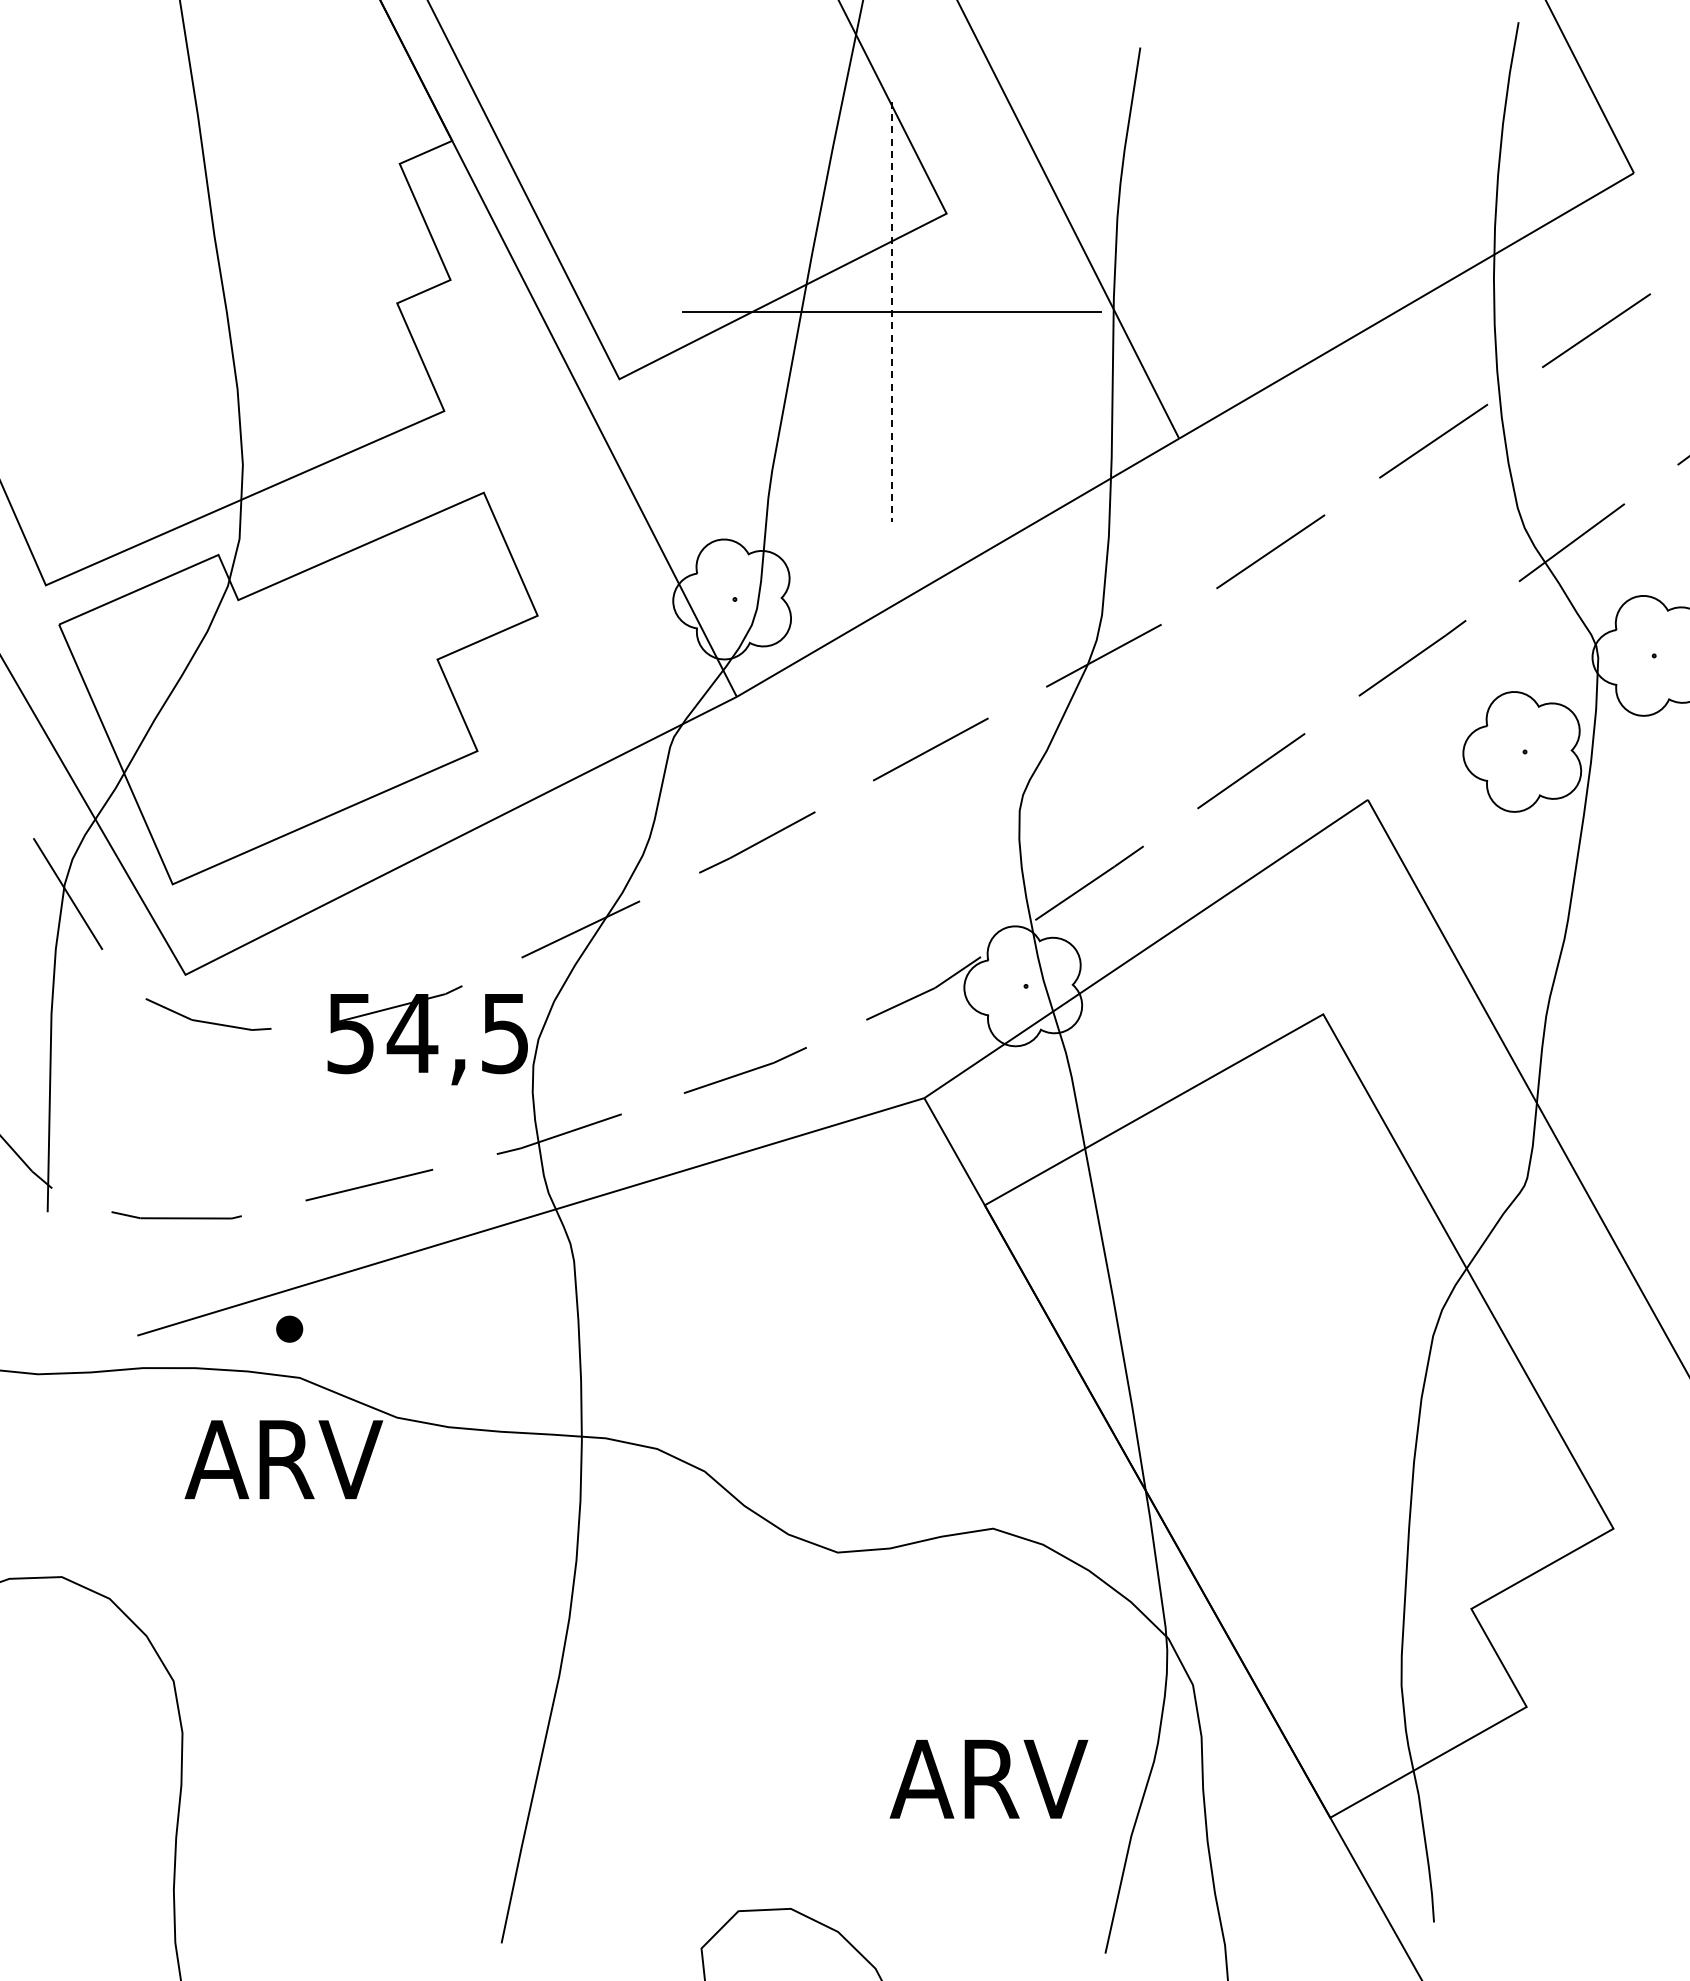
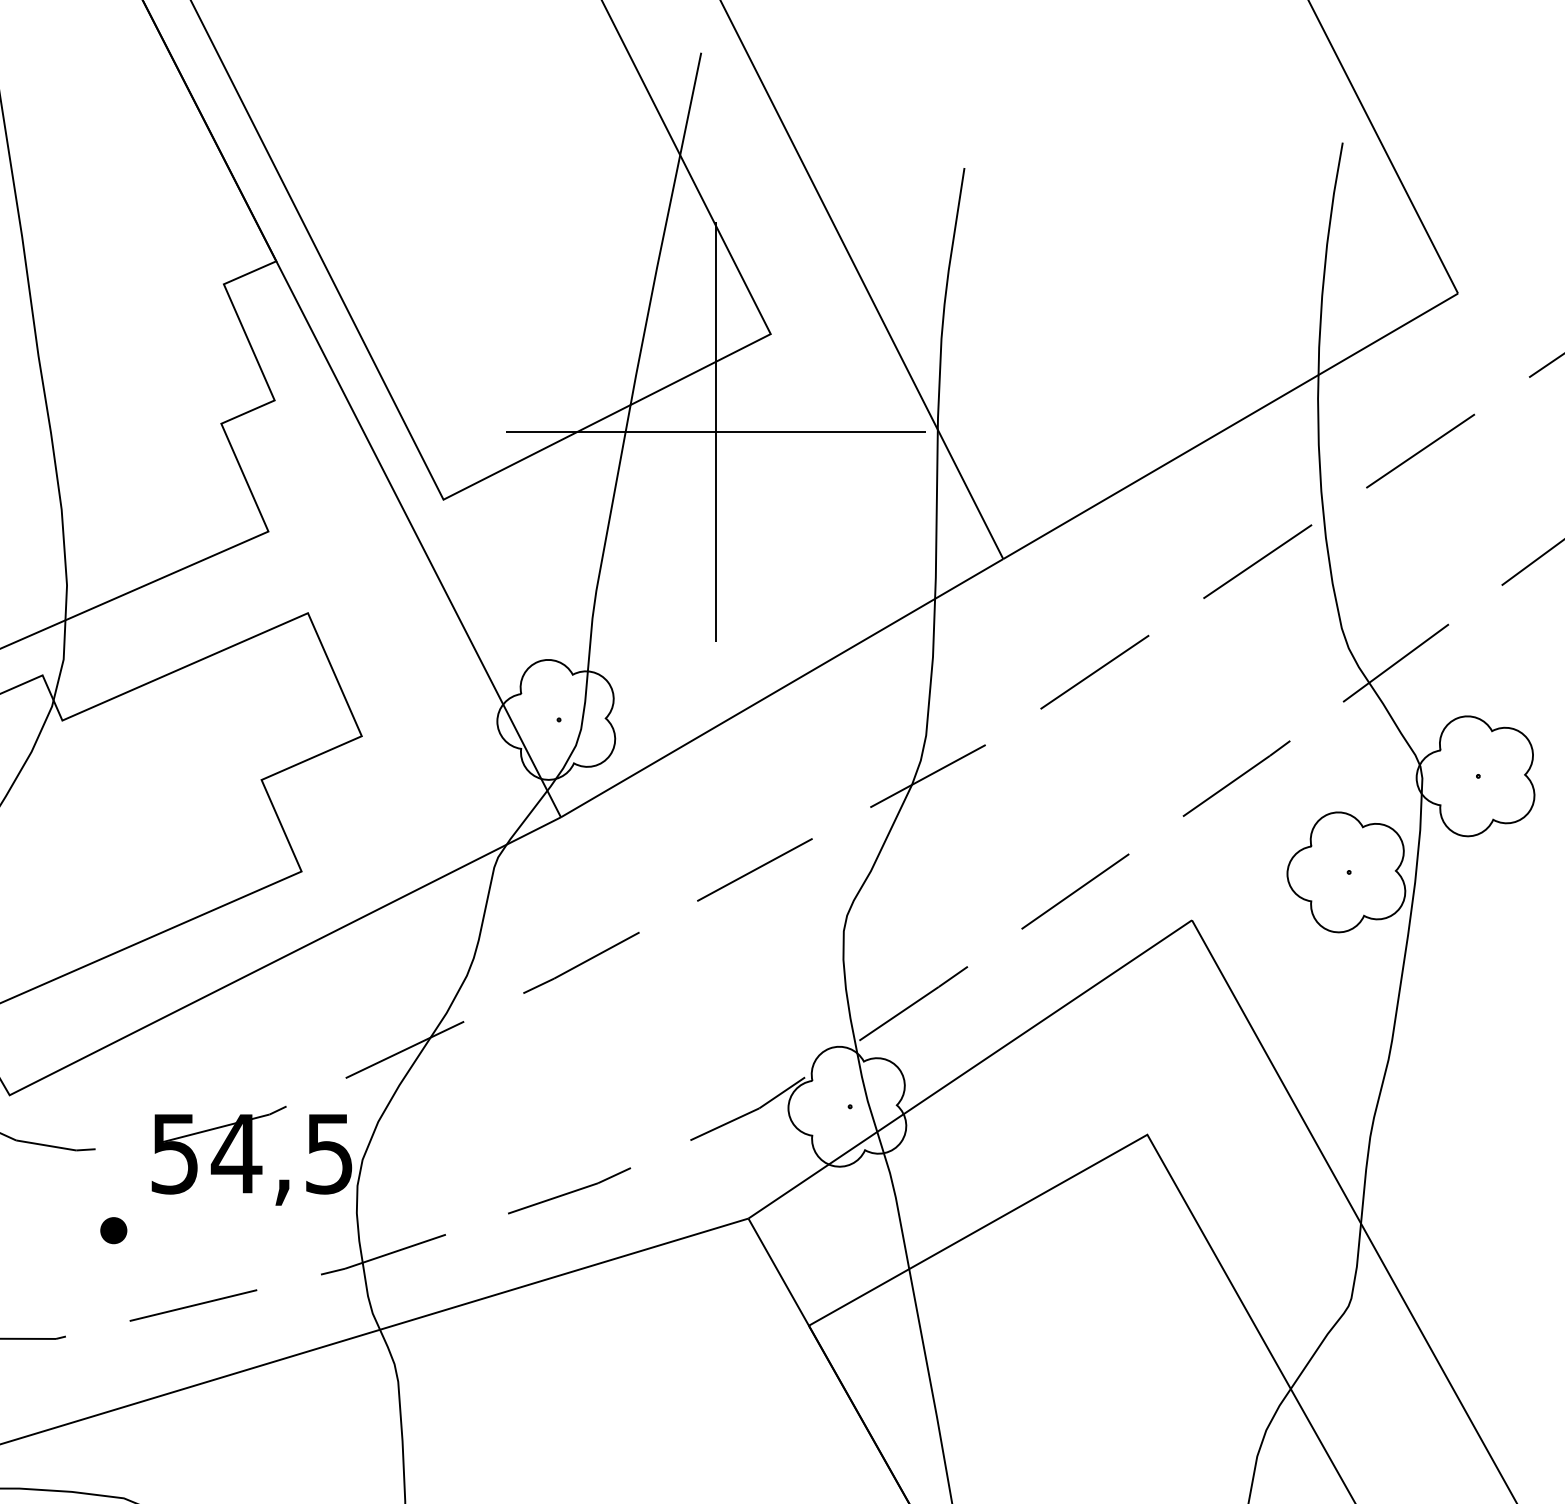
line: (892, 311) -> (716, 431), dashed -> solid
part: (289, 1328) -> (113, 1229), moved

